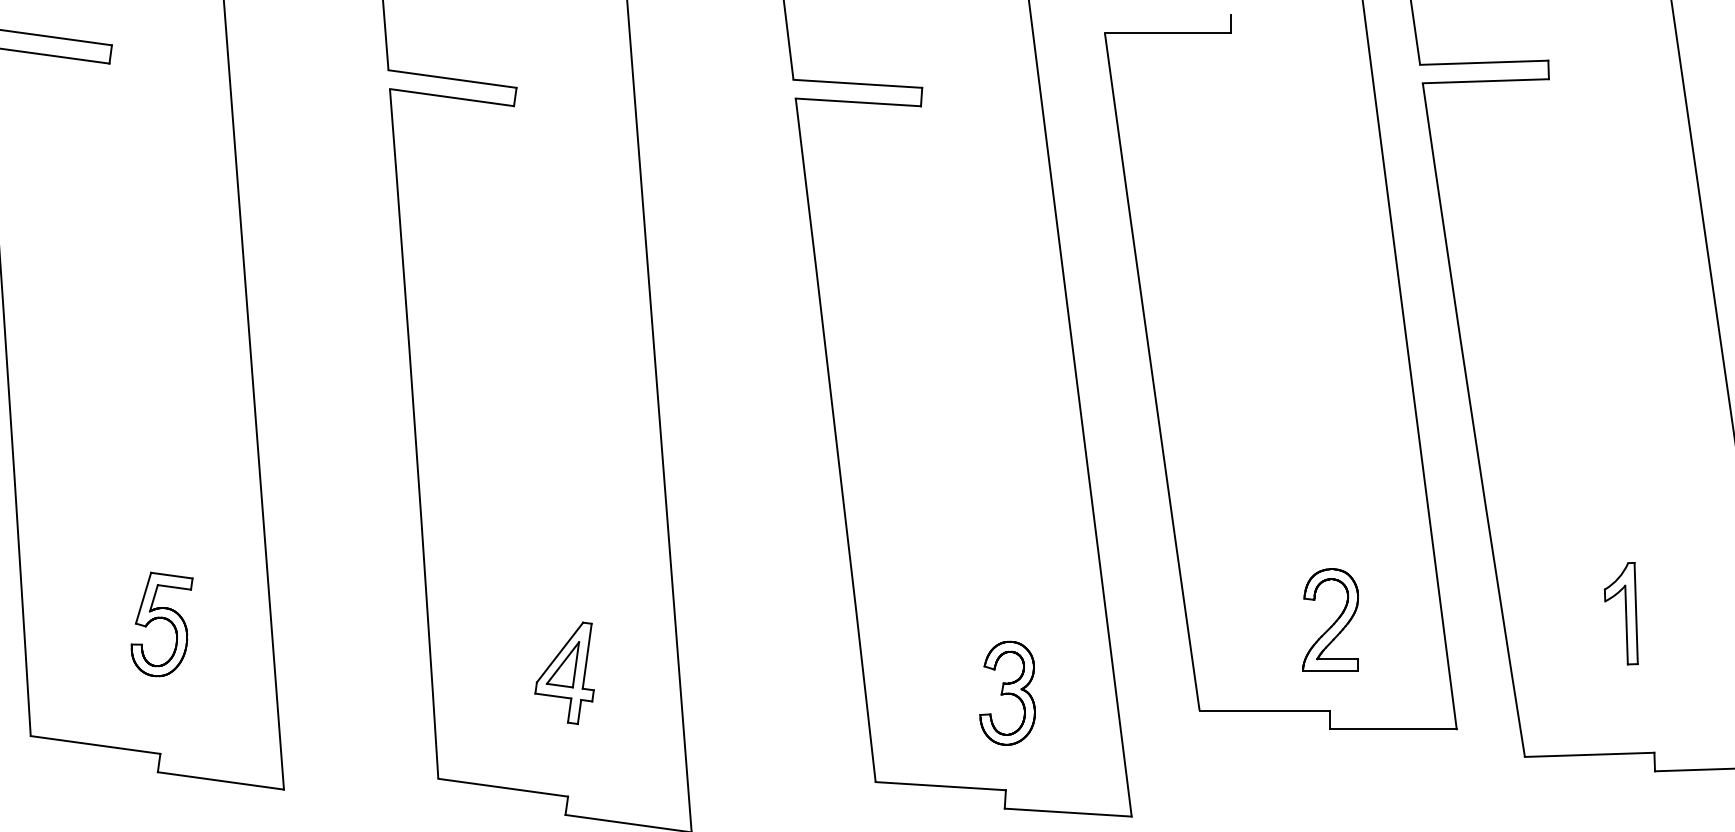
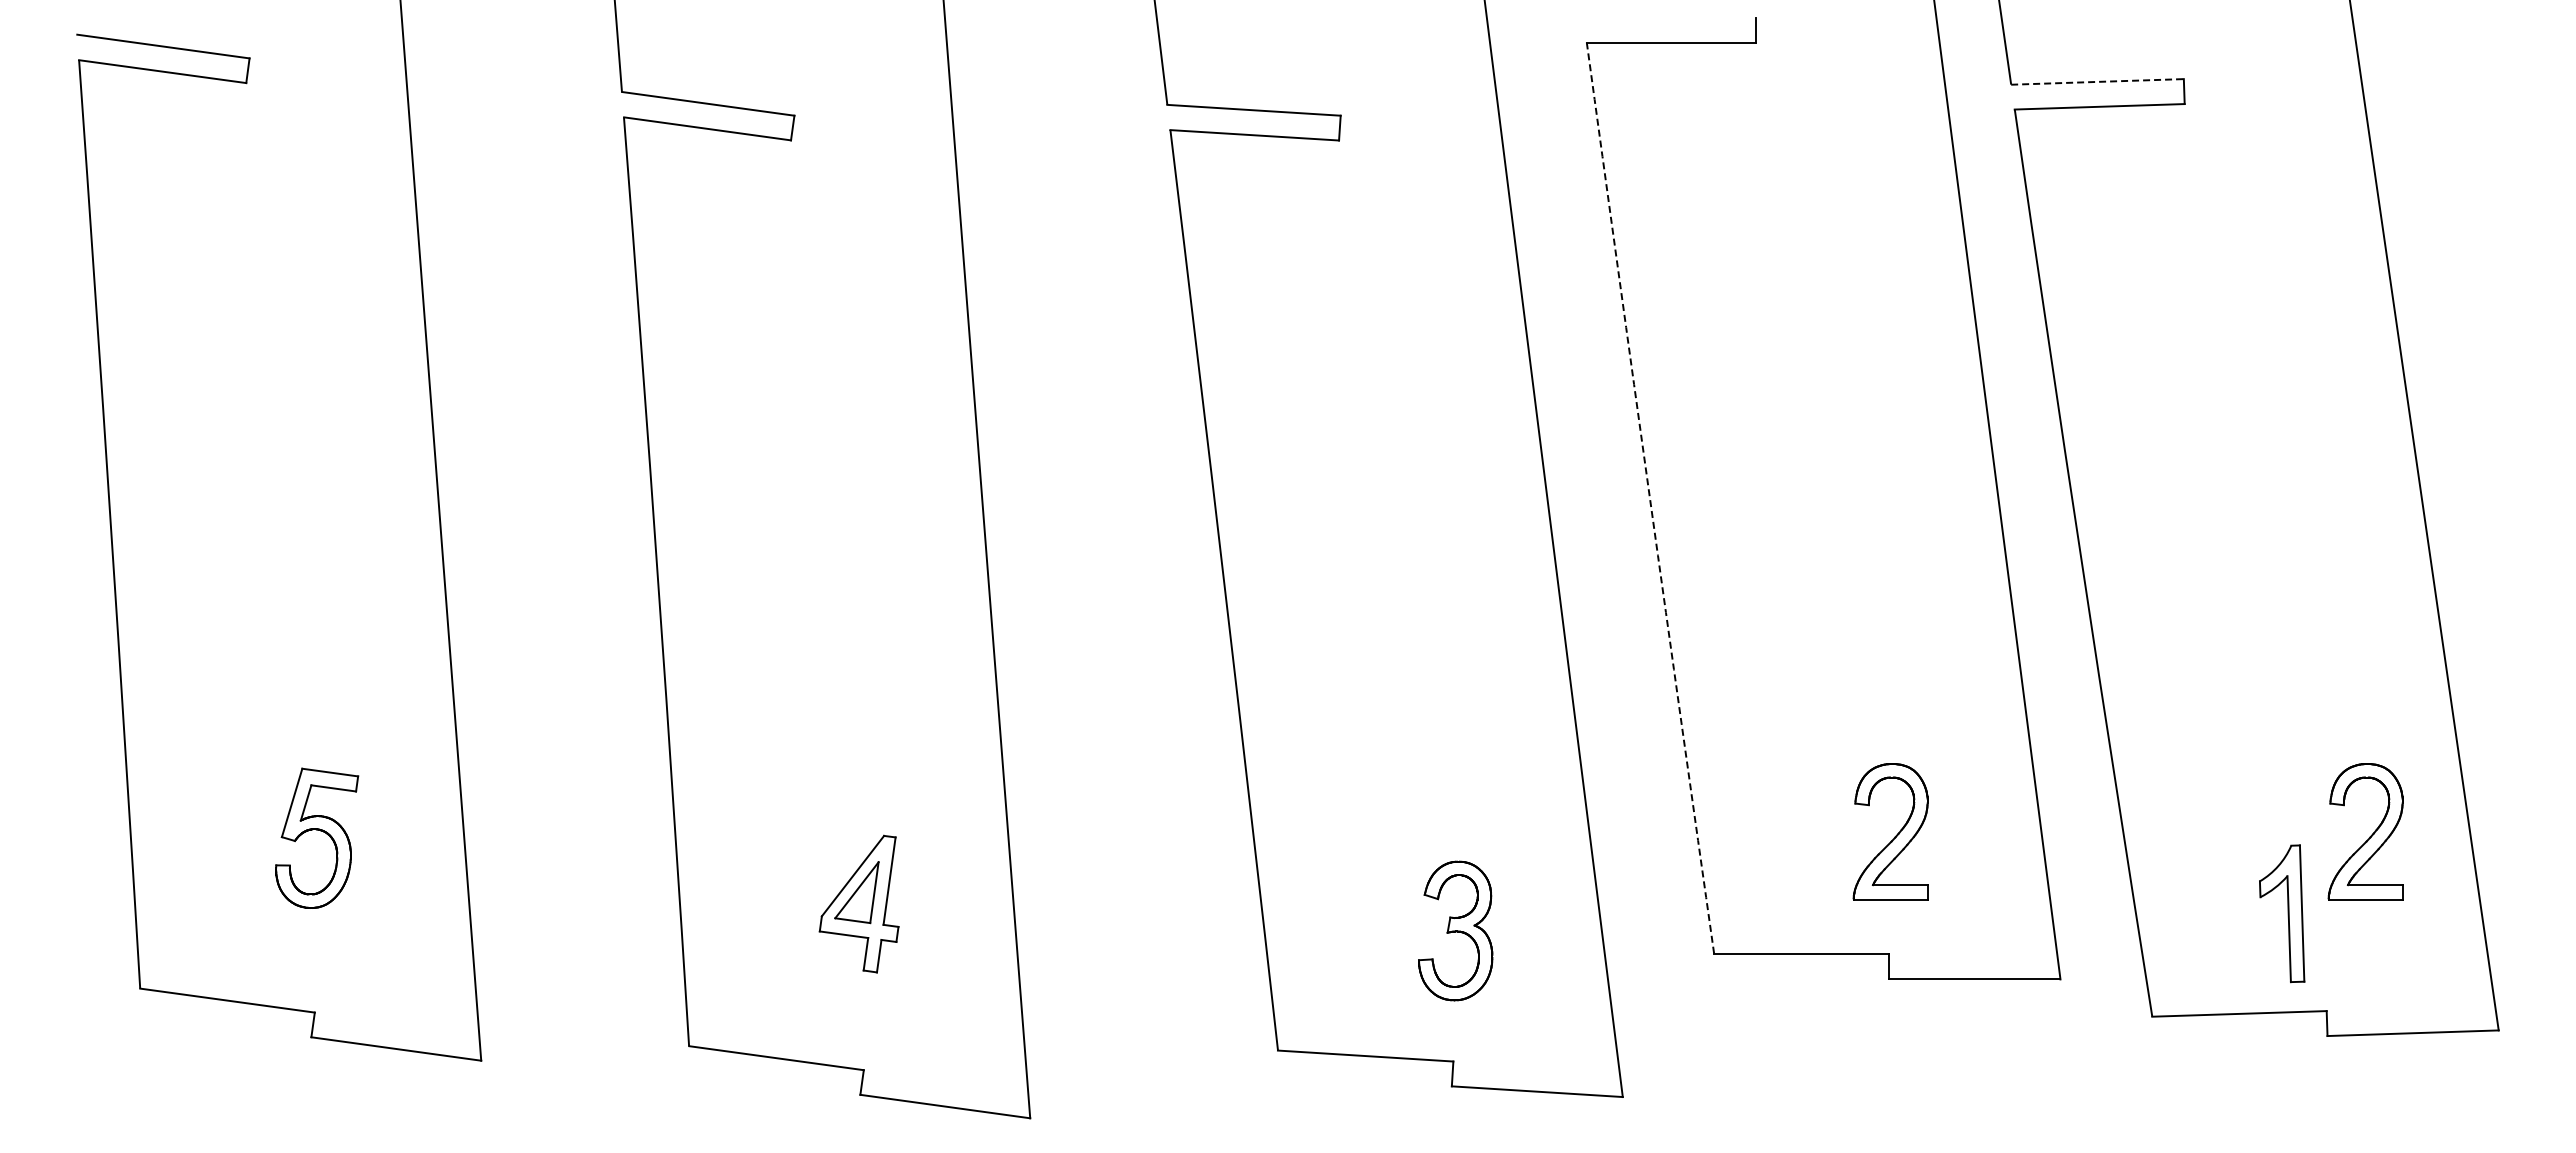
line: (1484, 62) -> (2097, 81), solid -> dashed
arc: (1151, 372) -> (1649, 498), solid -> dashed
part: (1621, 613) -> (2282, 913), moved
part: (1686, 622) -> (2370, 835), added

